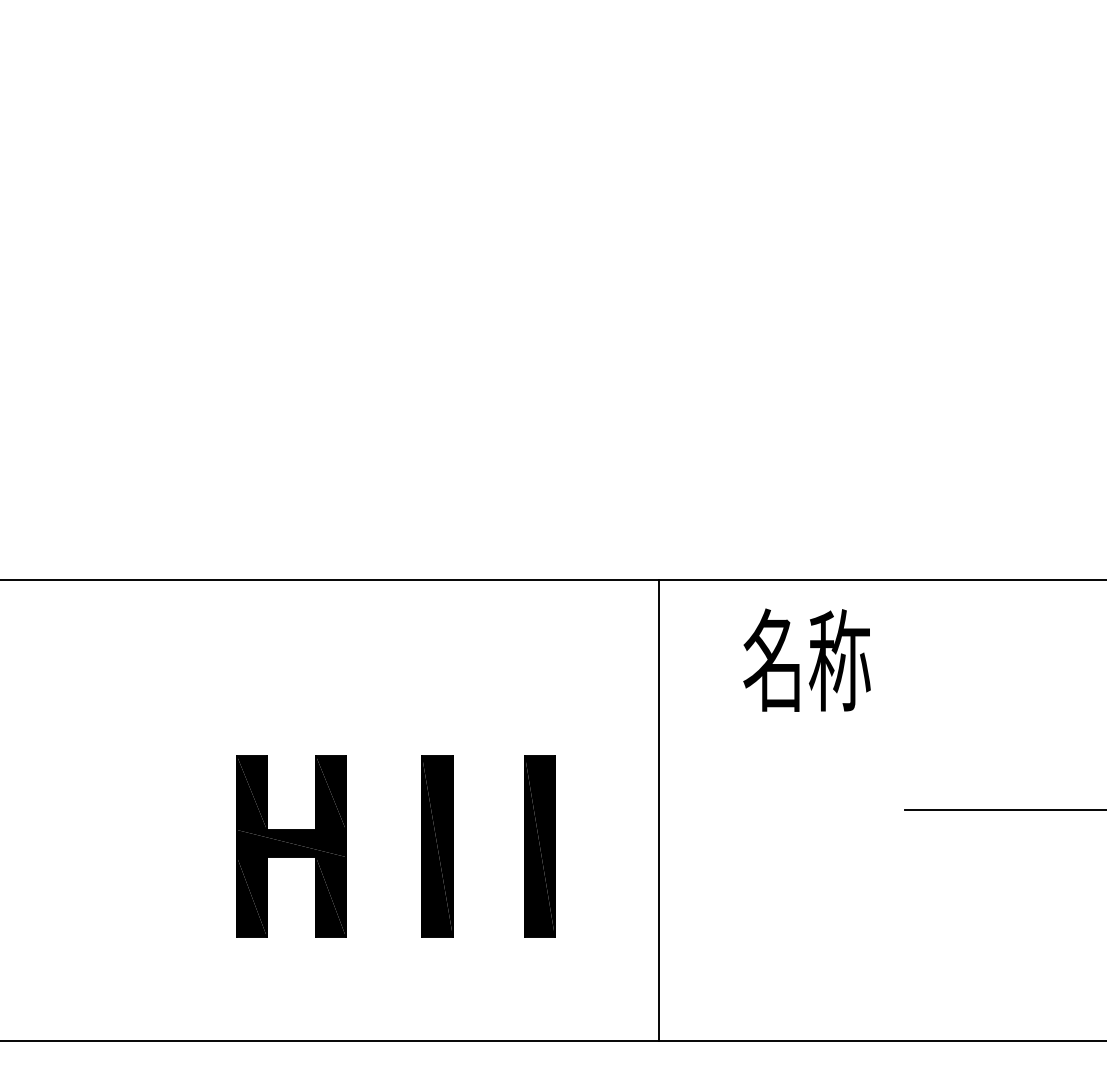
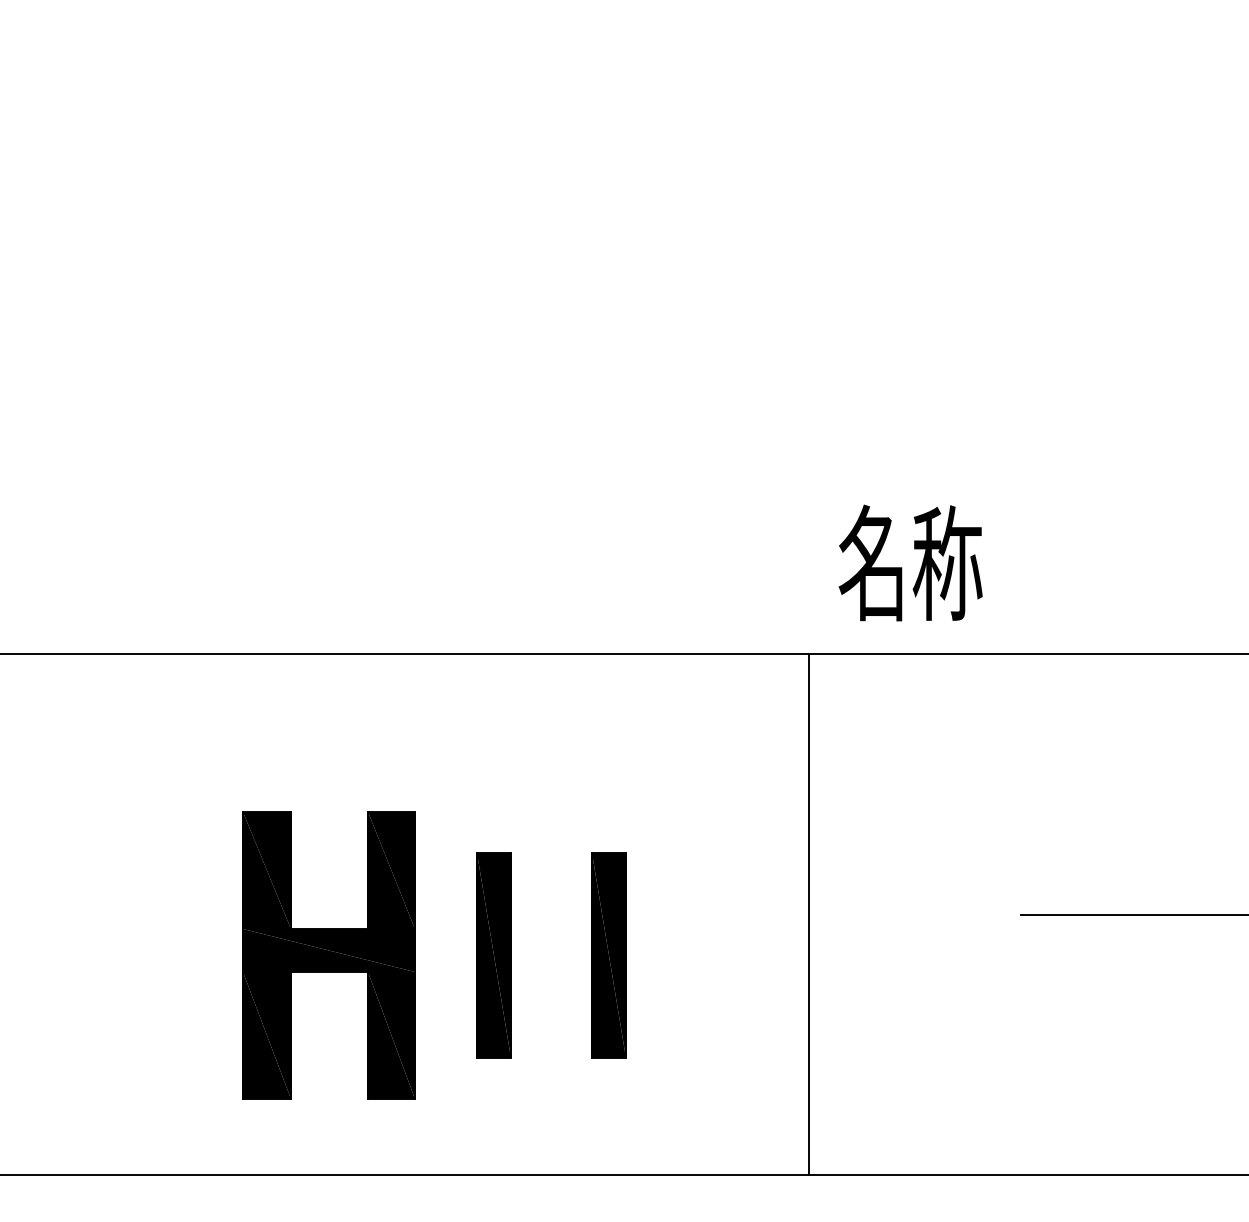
text: (806, 659) -> (910, 562), moved
line: (658, 810) -> (809, 914), moved
part: (291, 846) -> (328, 955), size x1.4

